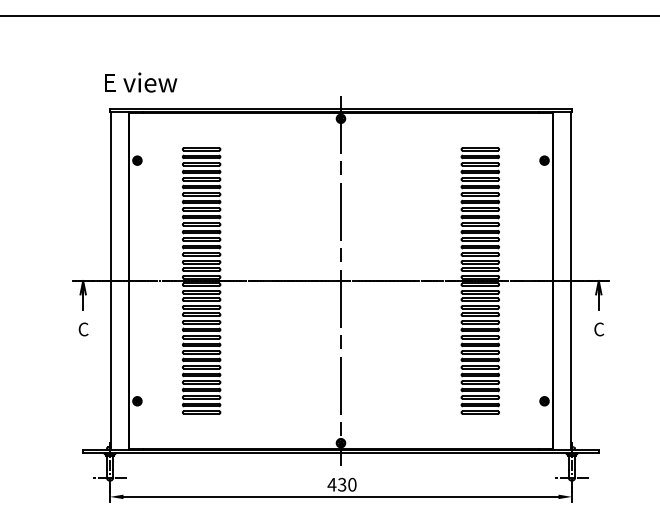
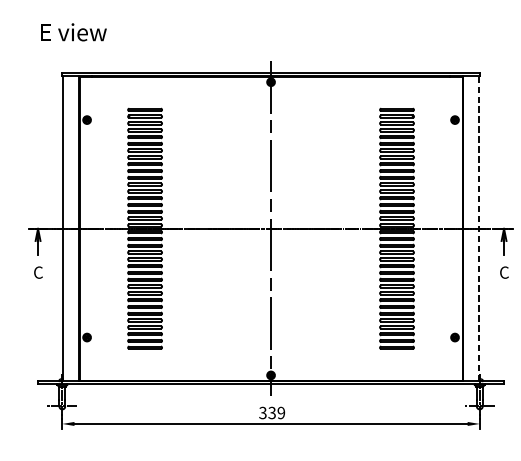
text: (141, 82) -> (74, 32), moved
line: (571, 280) -> (479, 228), solid -> dashed
text: (341, 484) -> (271, 412), 430 -> 339

